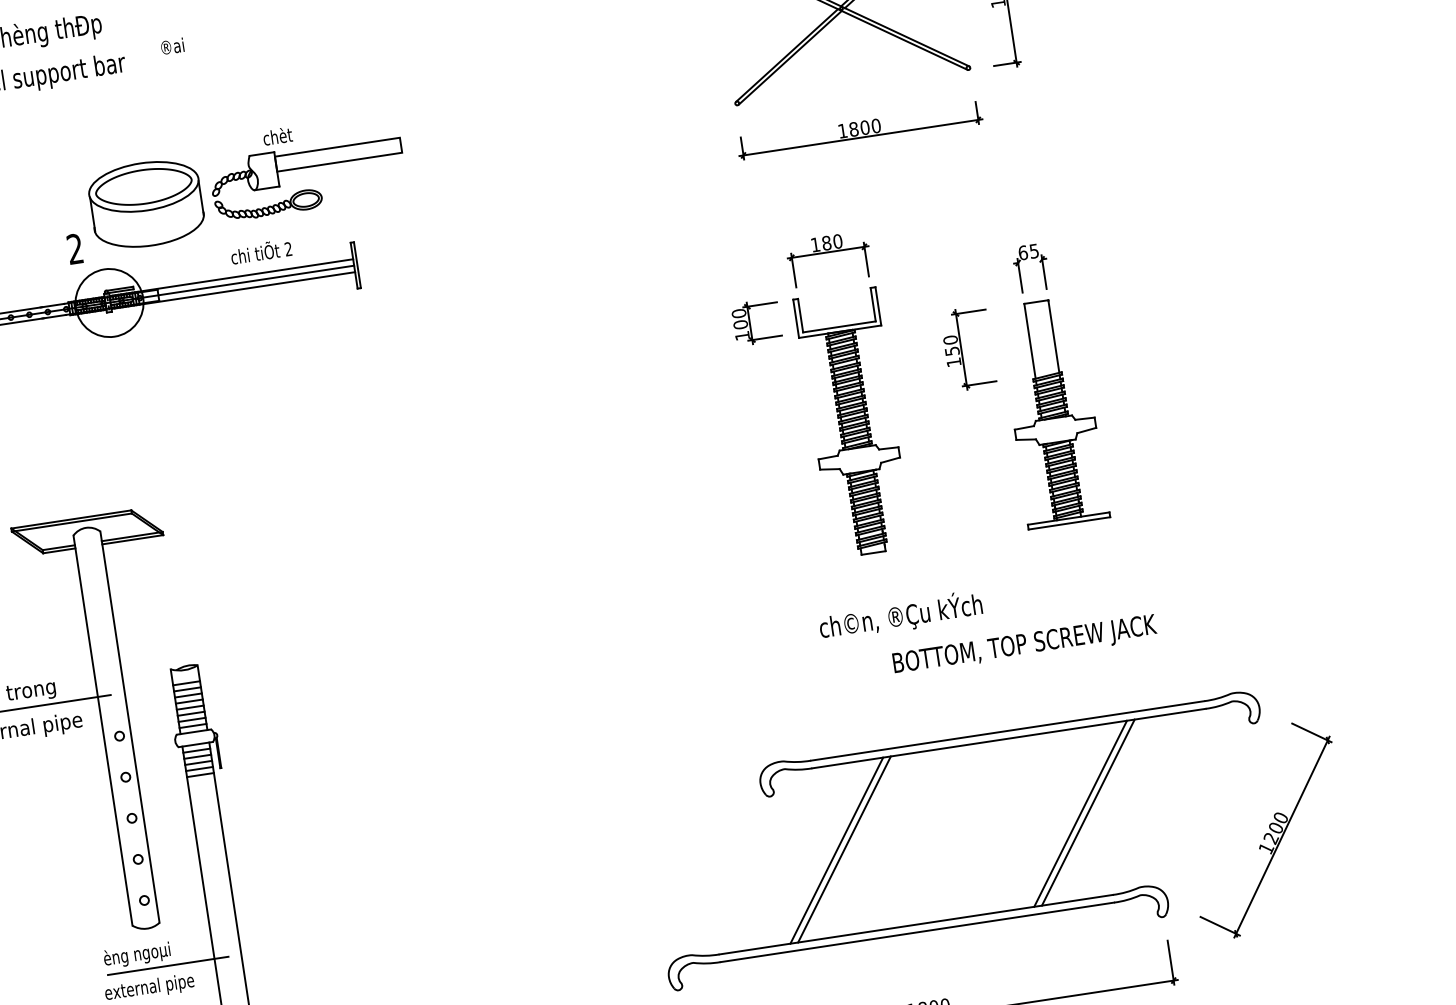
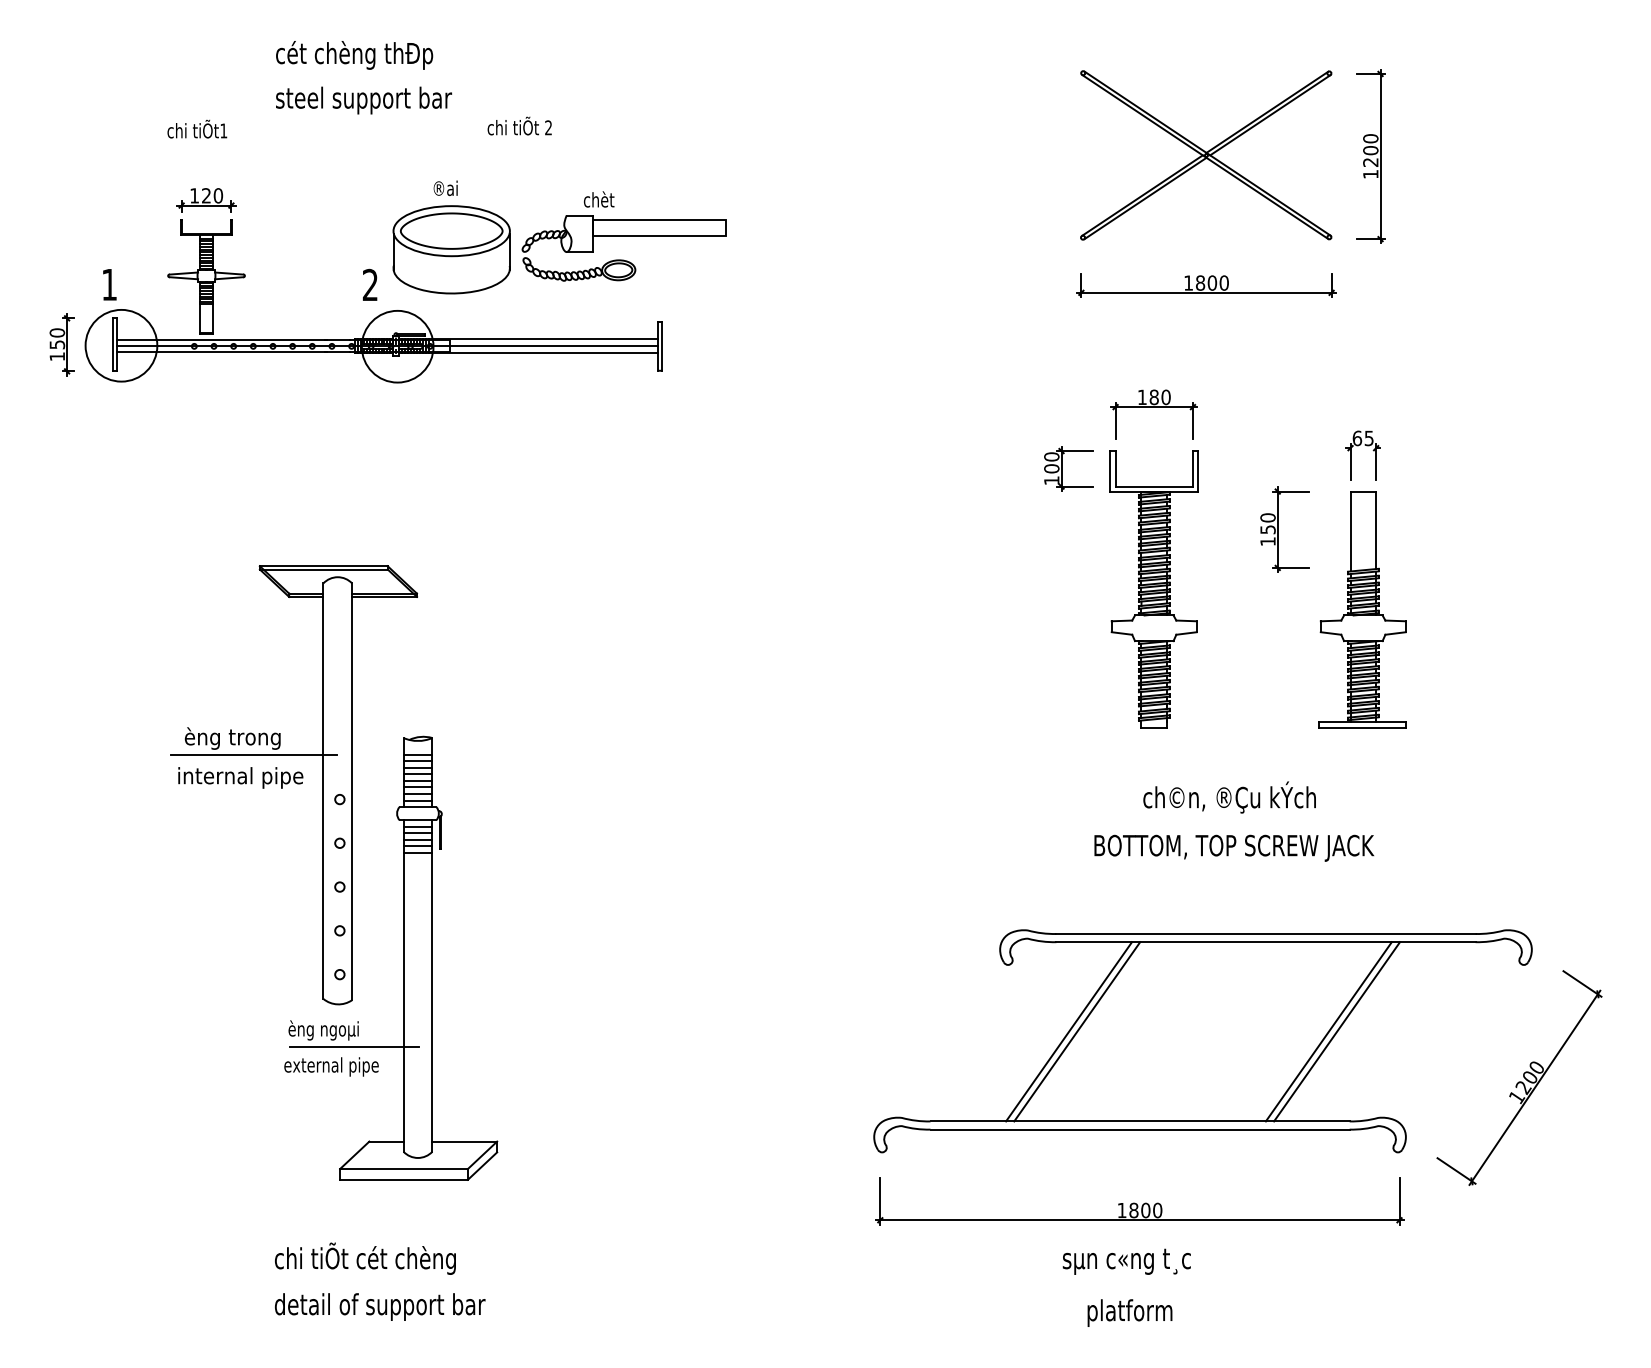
text: (172, 45) -> (445, 187), moved
text: (260, 251) -> (519, 125), moved
text: (900, 616) -> (1229, 797), moved
text: (1025, 645) -> (1234, 847), moved

